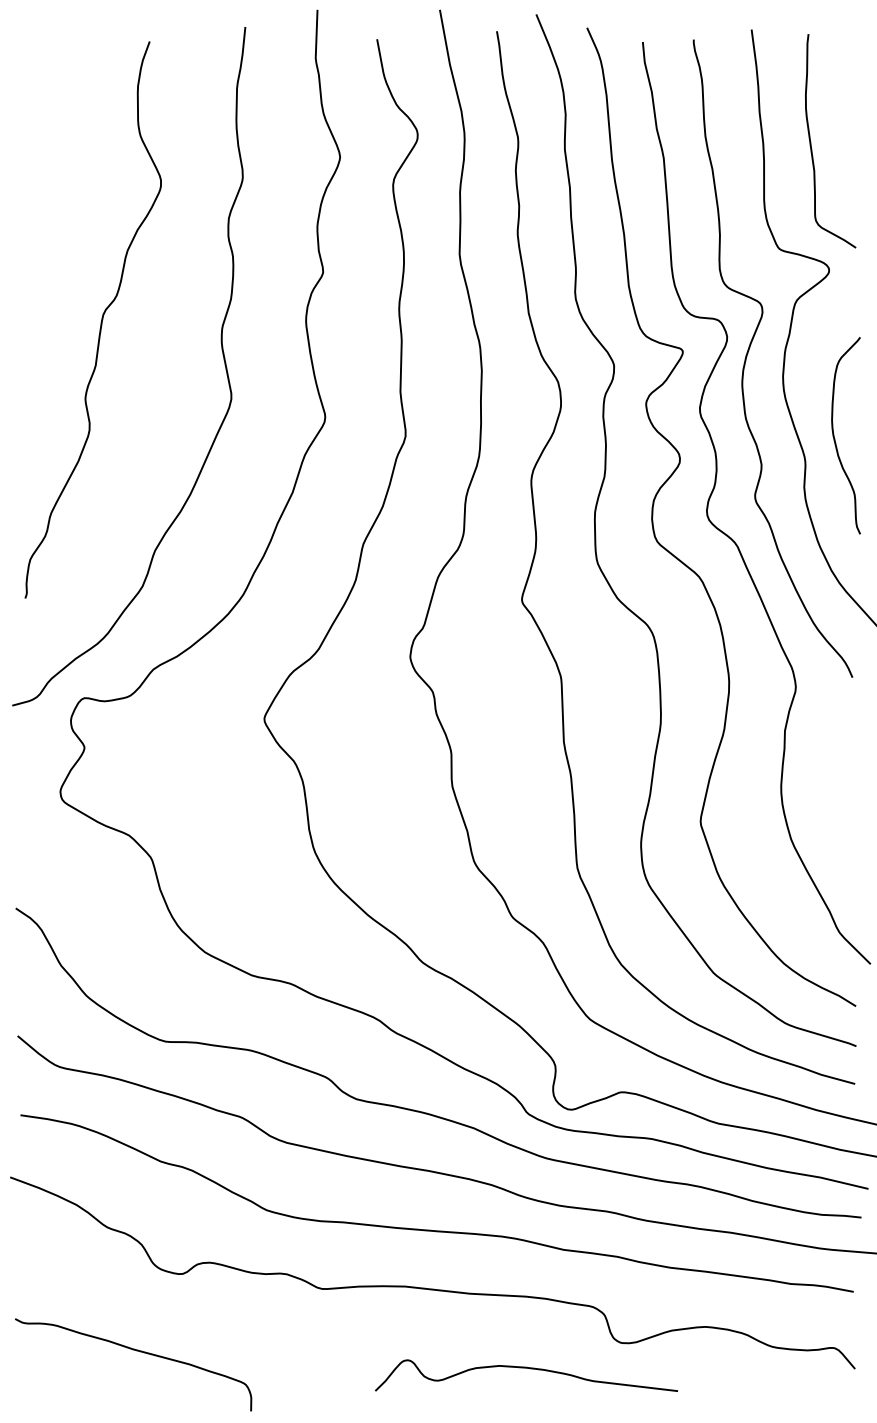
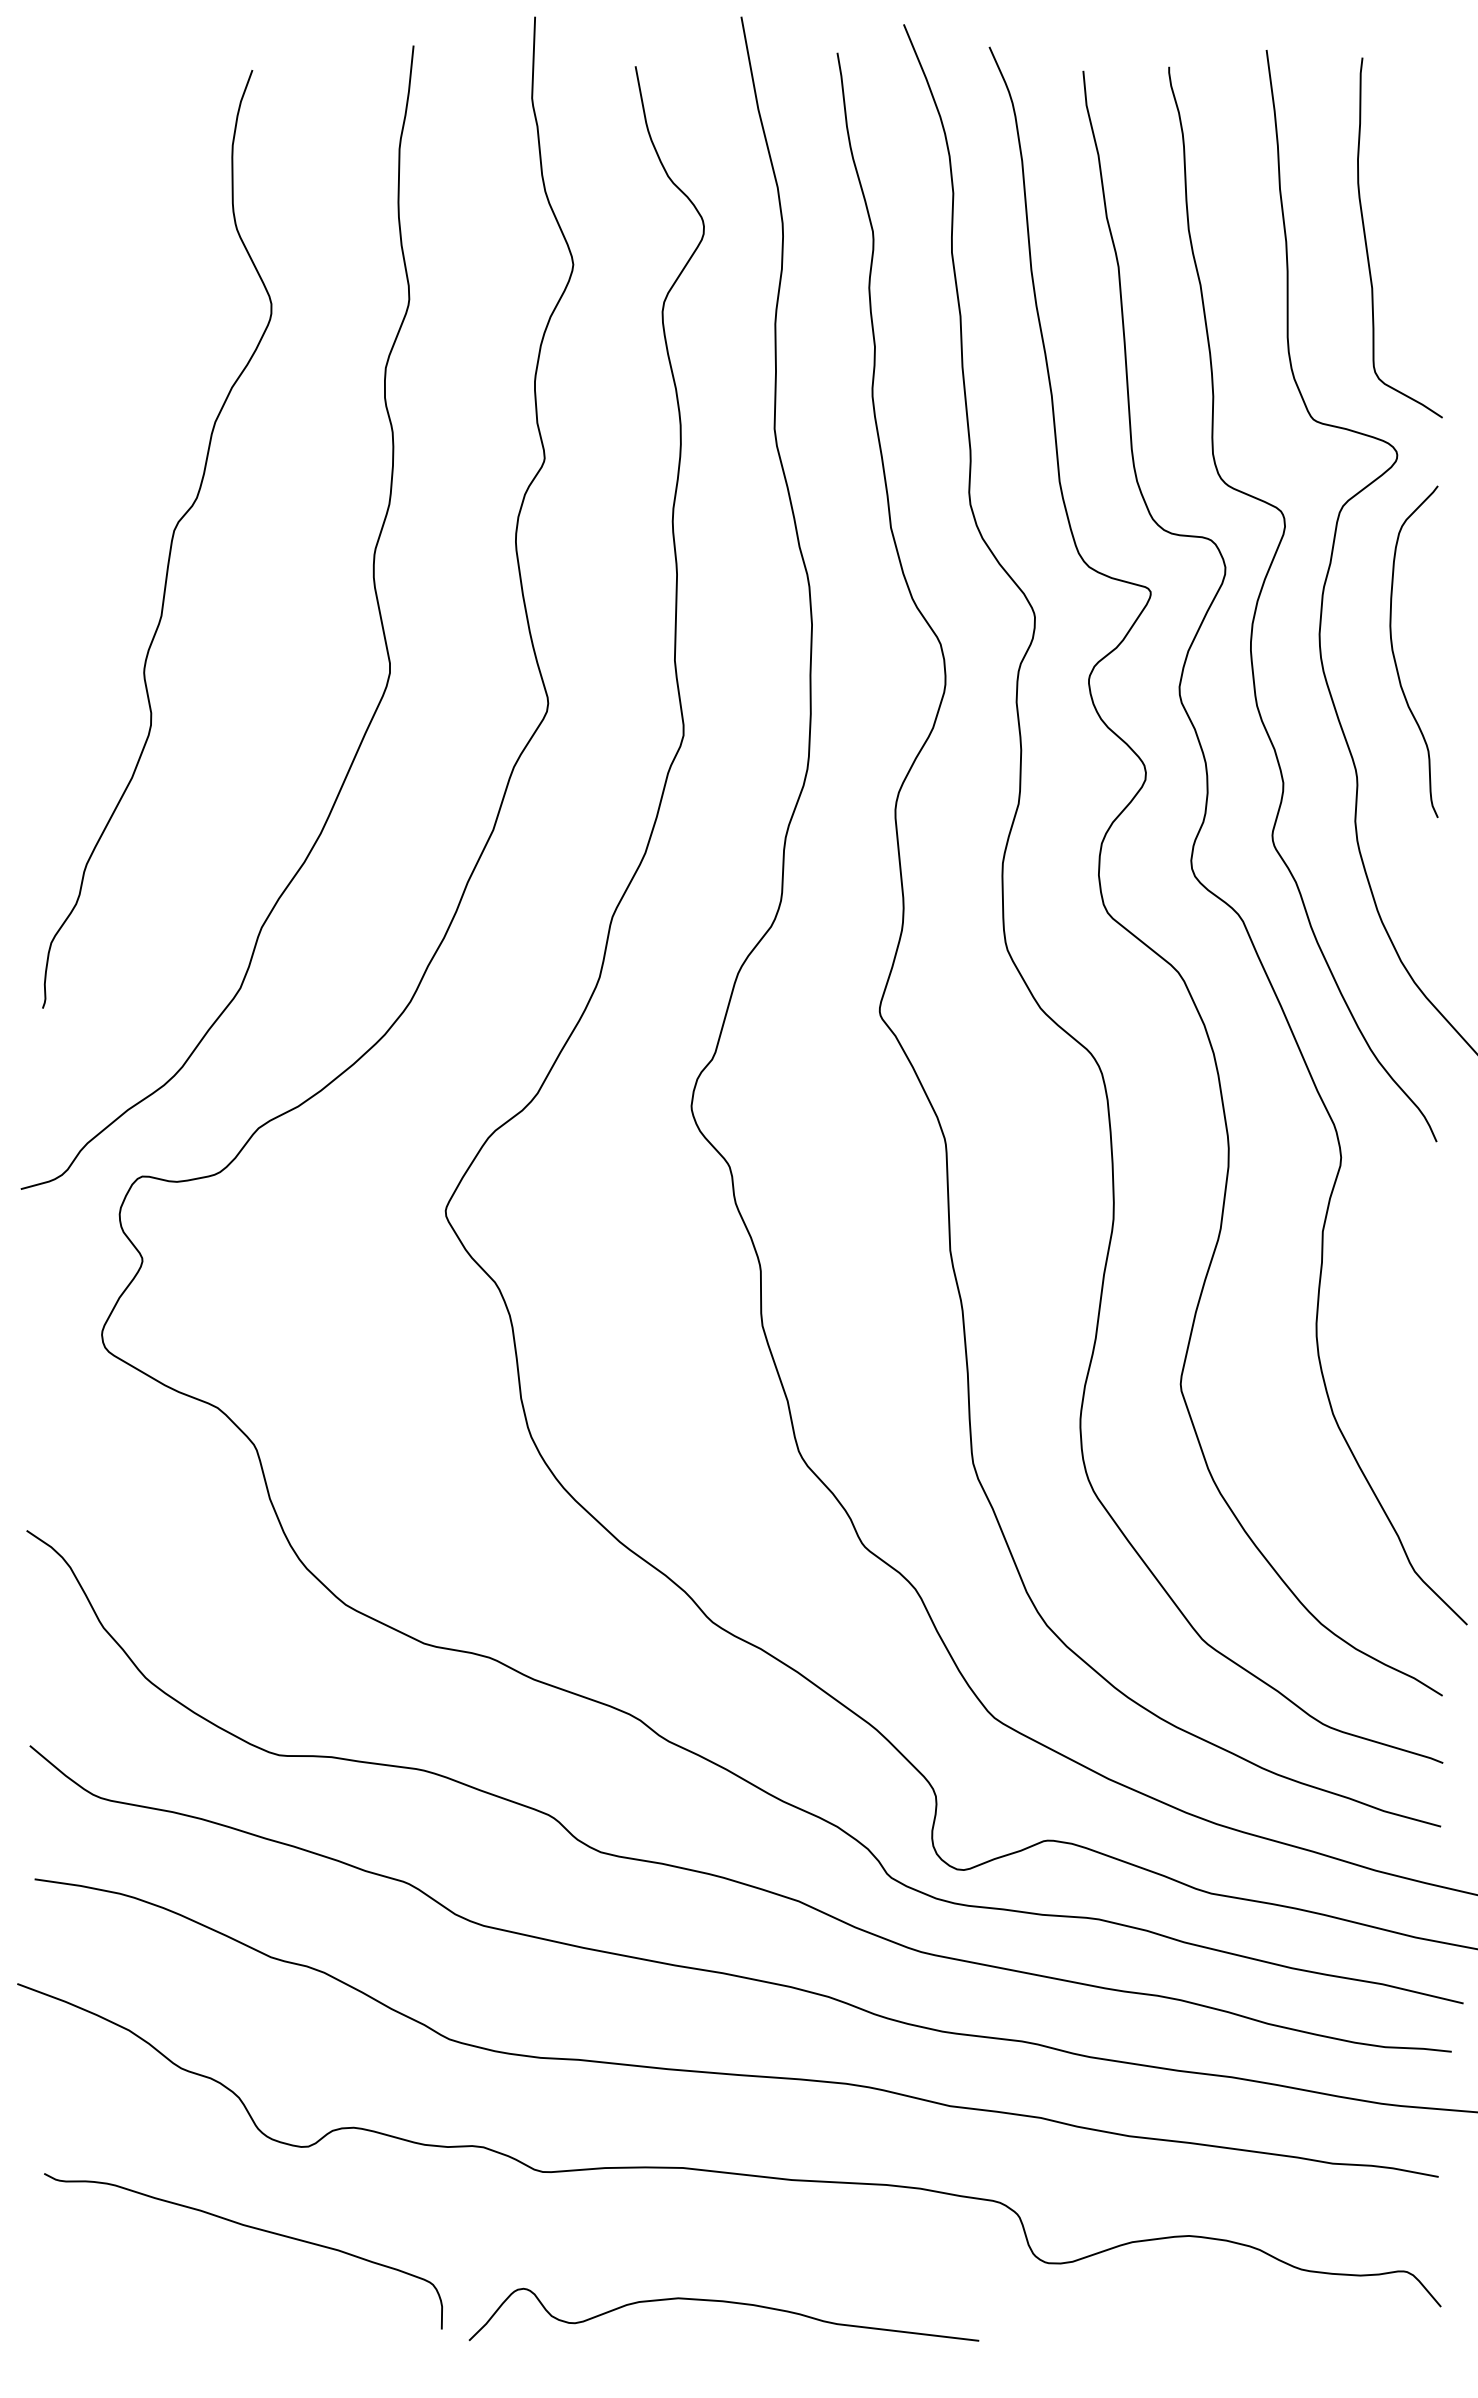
curve: (835, 438) -> (1396, 656), moved
curve: (136, 1351) -> (248, 2228), moved
curve: (526, 1368) -> (723, 2302), moved

